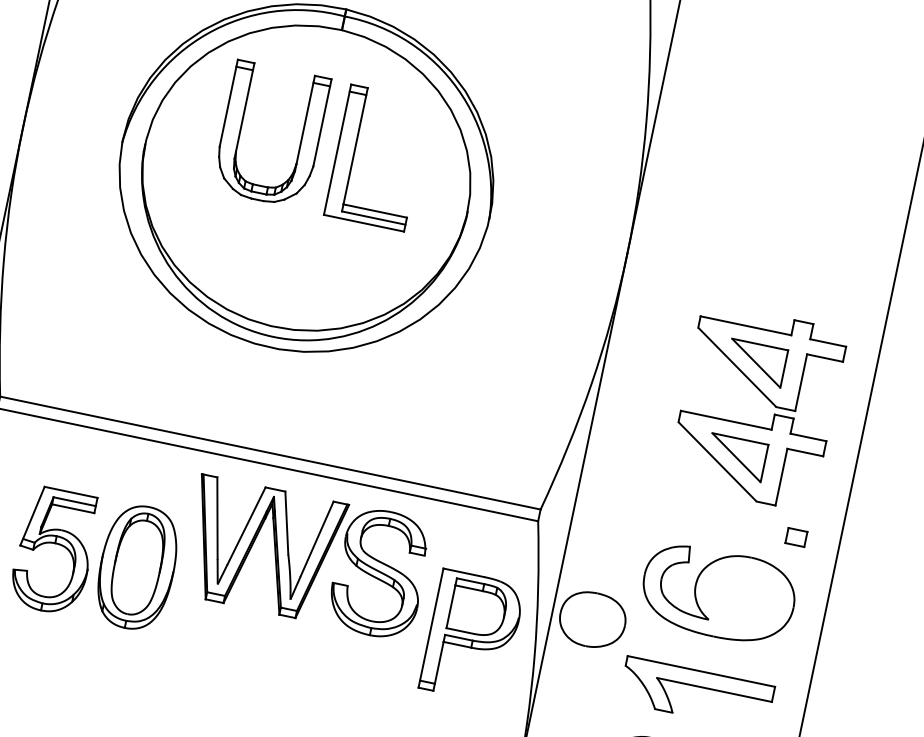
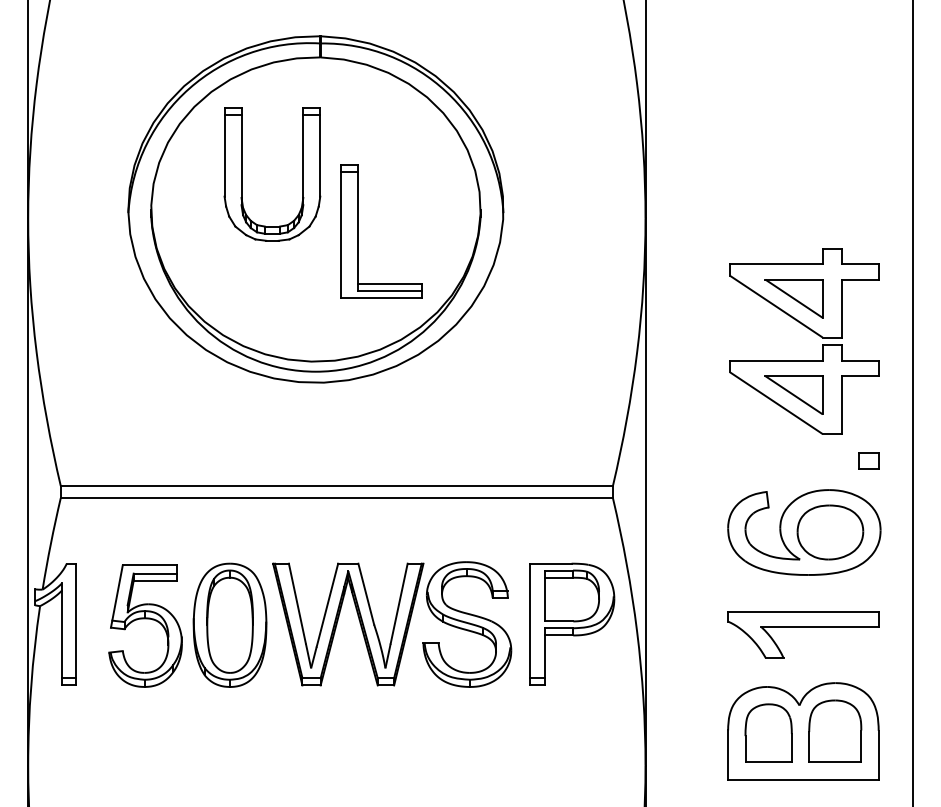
part: (355, 153) -> (358, 231), moved
part: (306, 558) -> (392, 624), moved
part: (592, 619) -> (830, 532), moved

